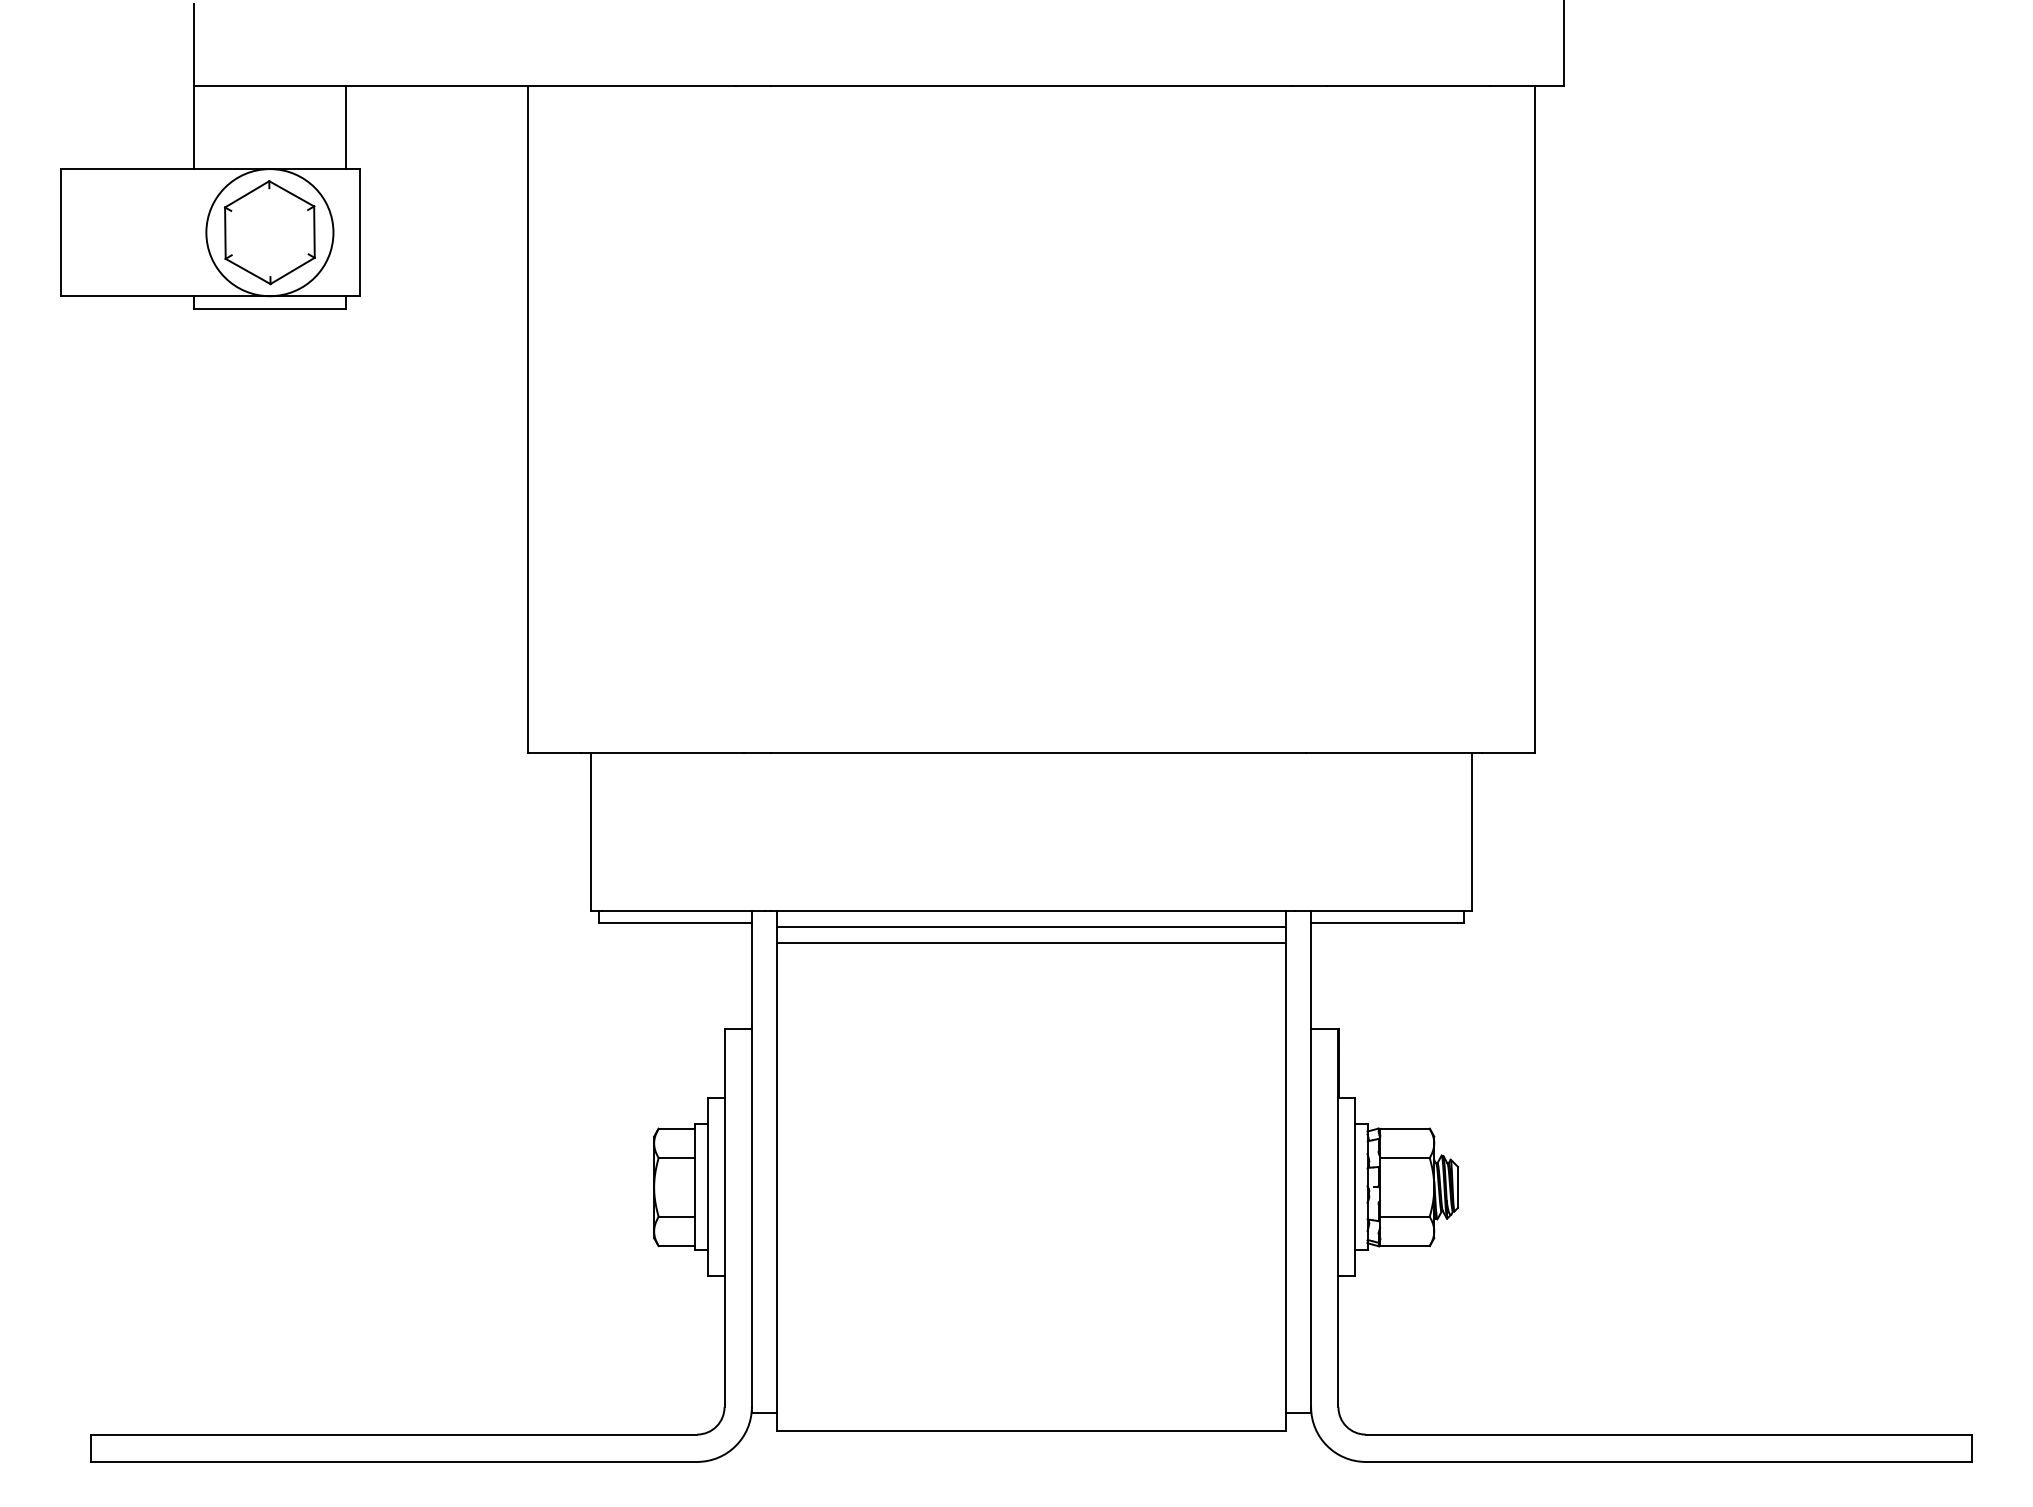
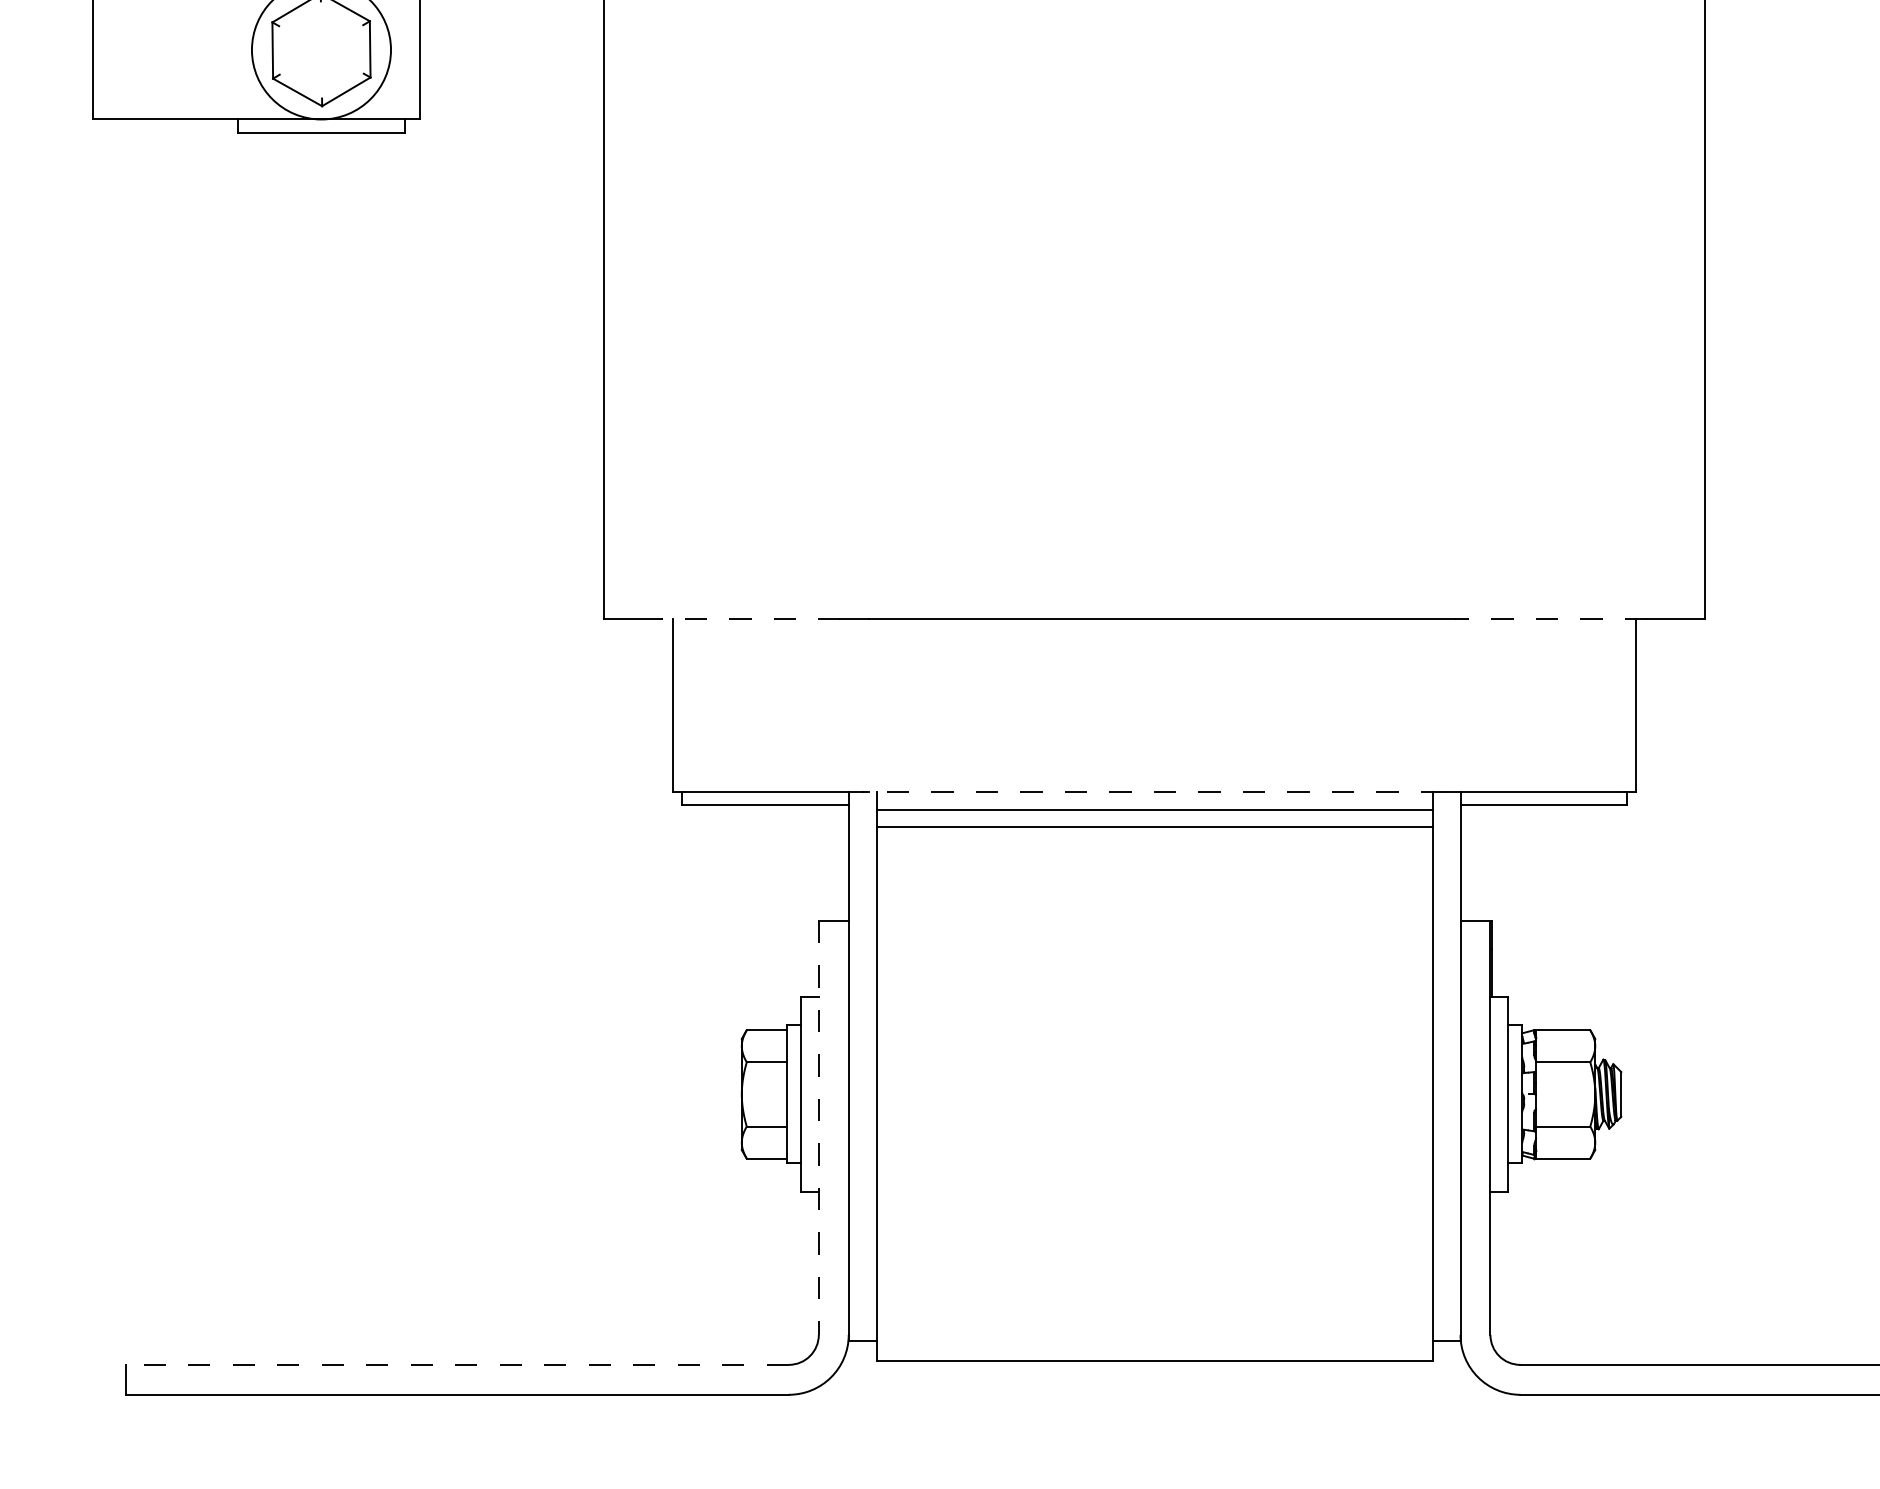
line: (662, 753) -> (750, 619), solid -> dashed
line: (1393, 753) -> (1550, 619), solid -> dashed
line: (1032, 910) -> (1155, 791), solid -> dashed
line: (724, 1218) -> (818, 1128), solid -> dashed
line: (393, 1434) -> (456, 1364), solid -> dashed

